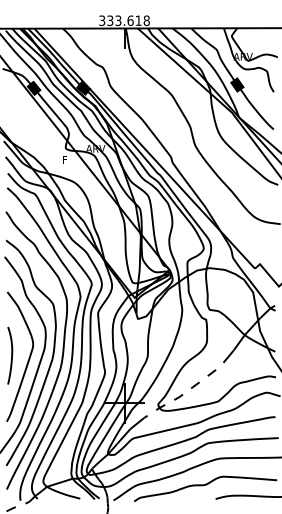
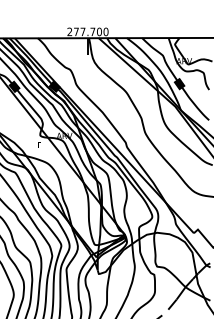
text: (124, 20) -> (87, 31), 333.618 -> 277.700

